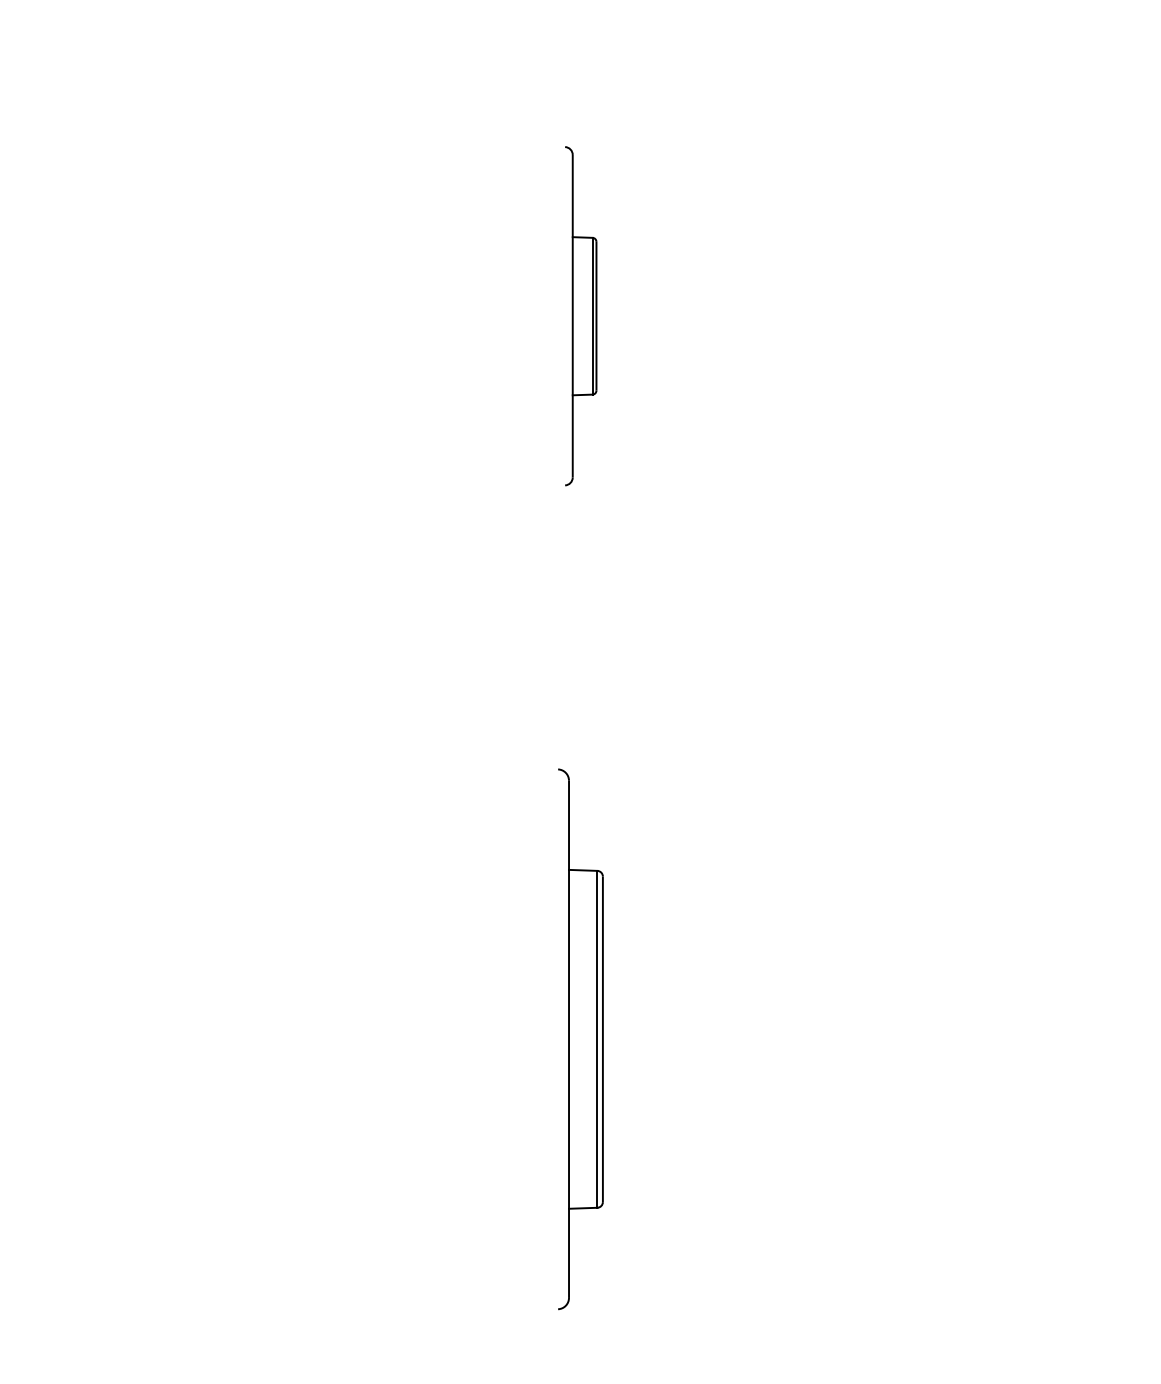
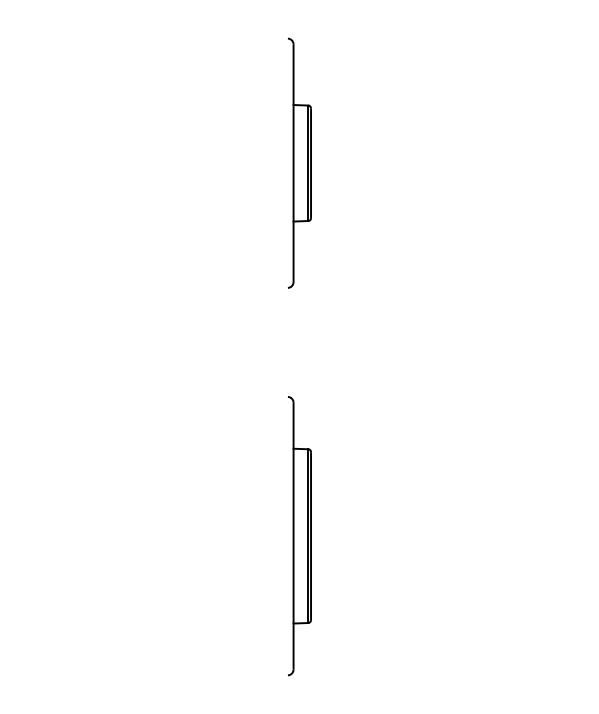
part: (580, 314) -> (299, 162), size x1.43

